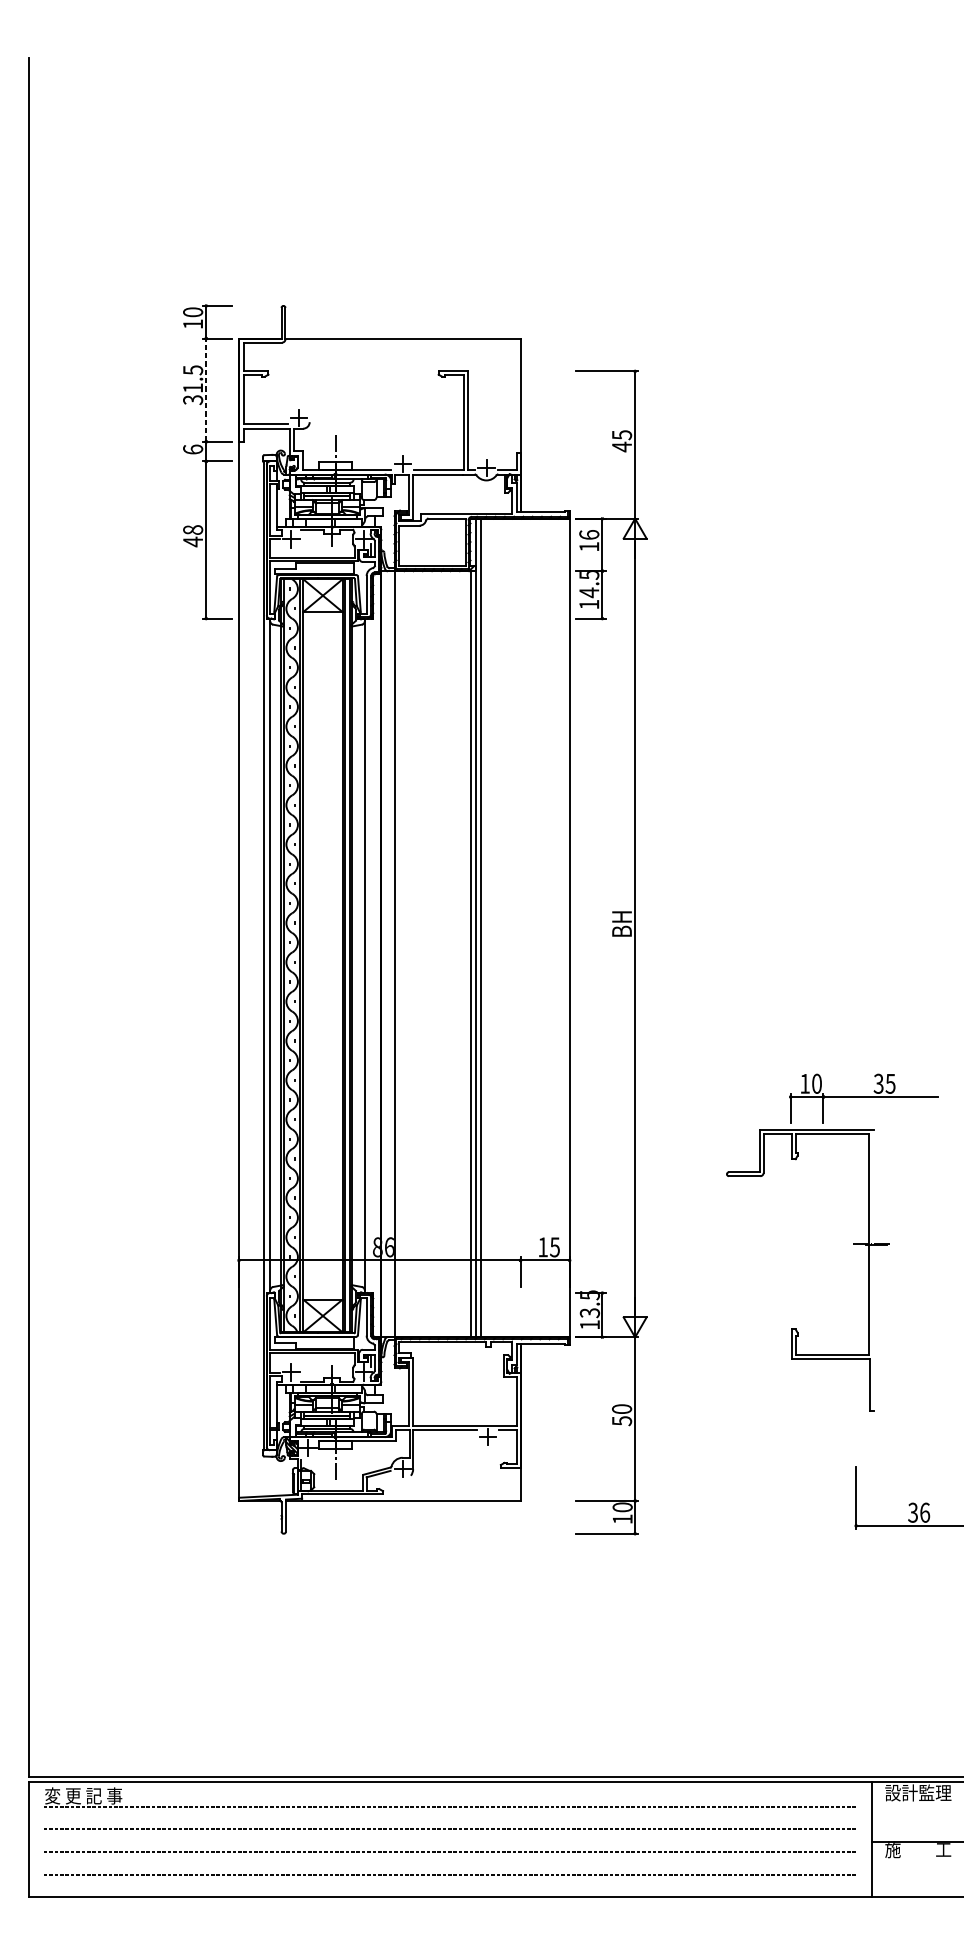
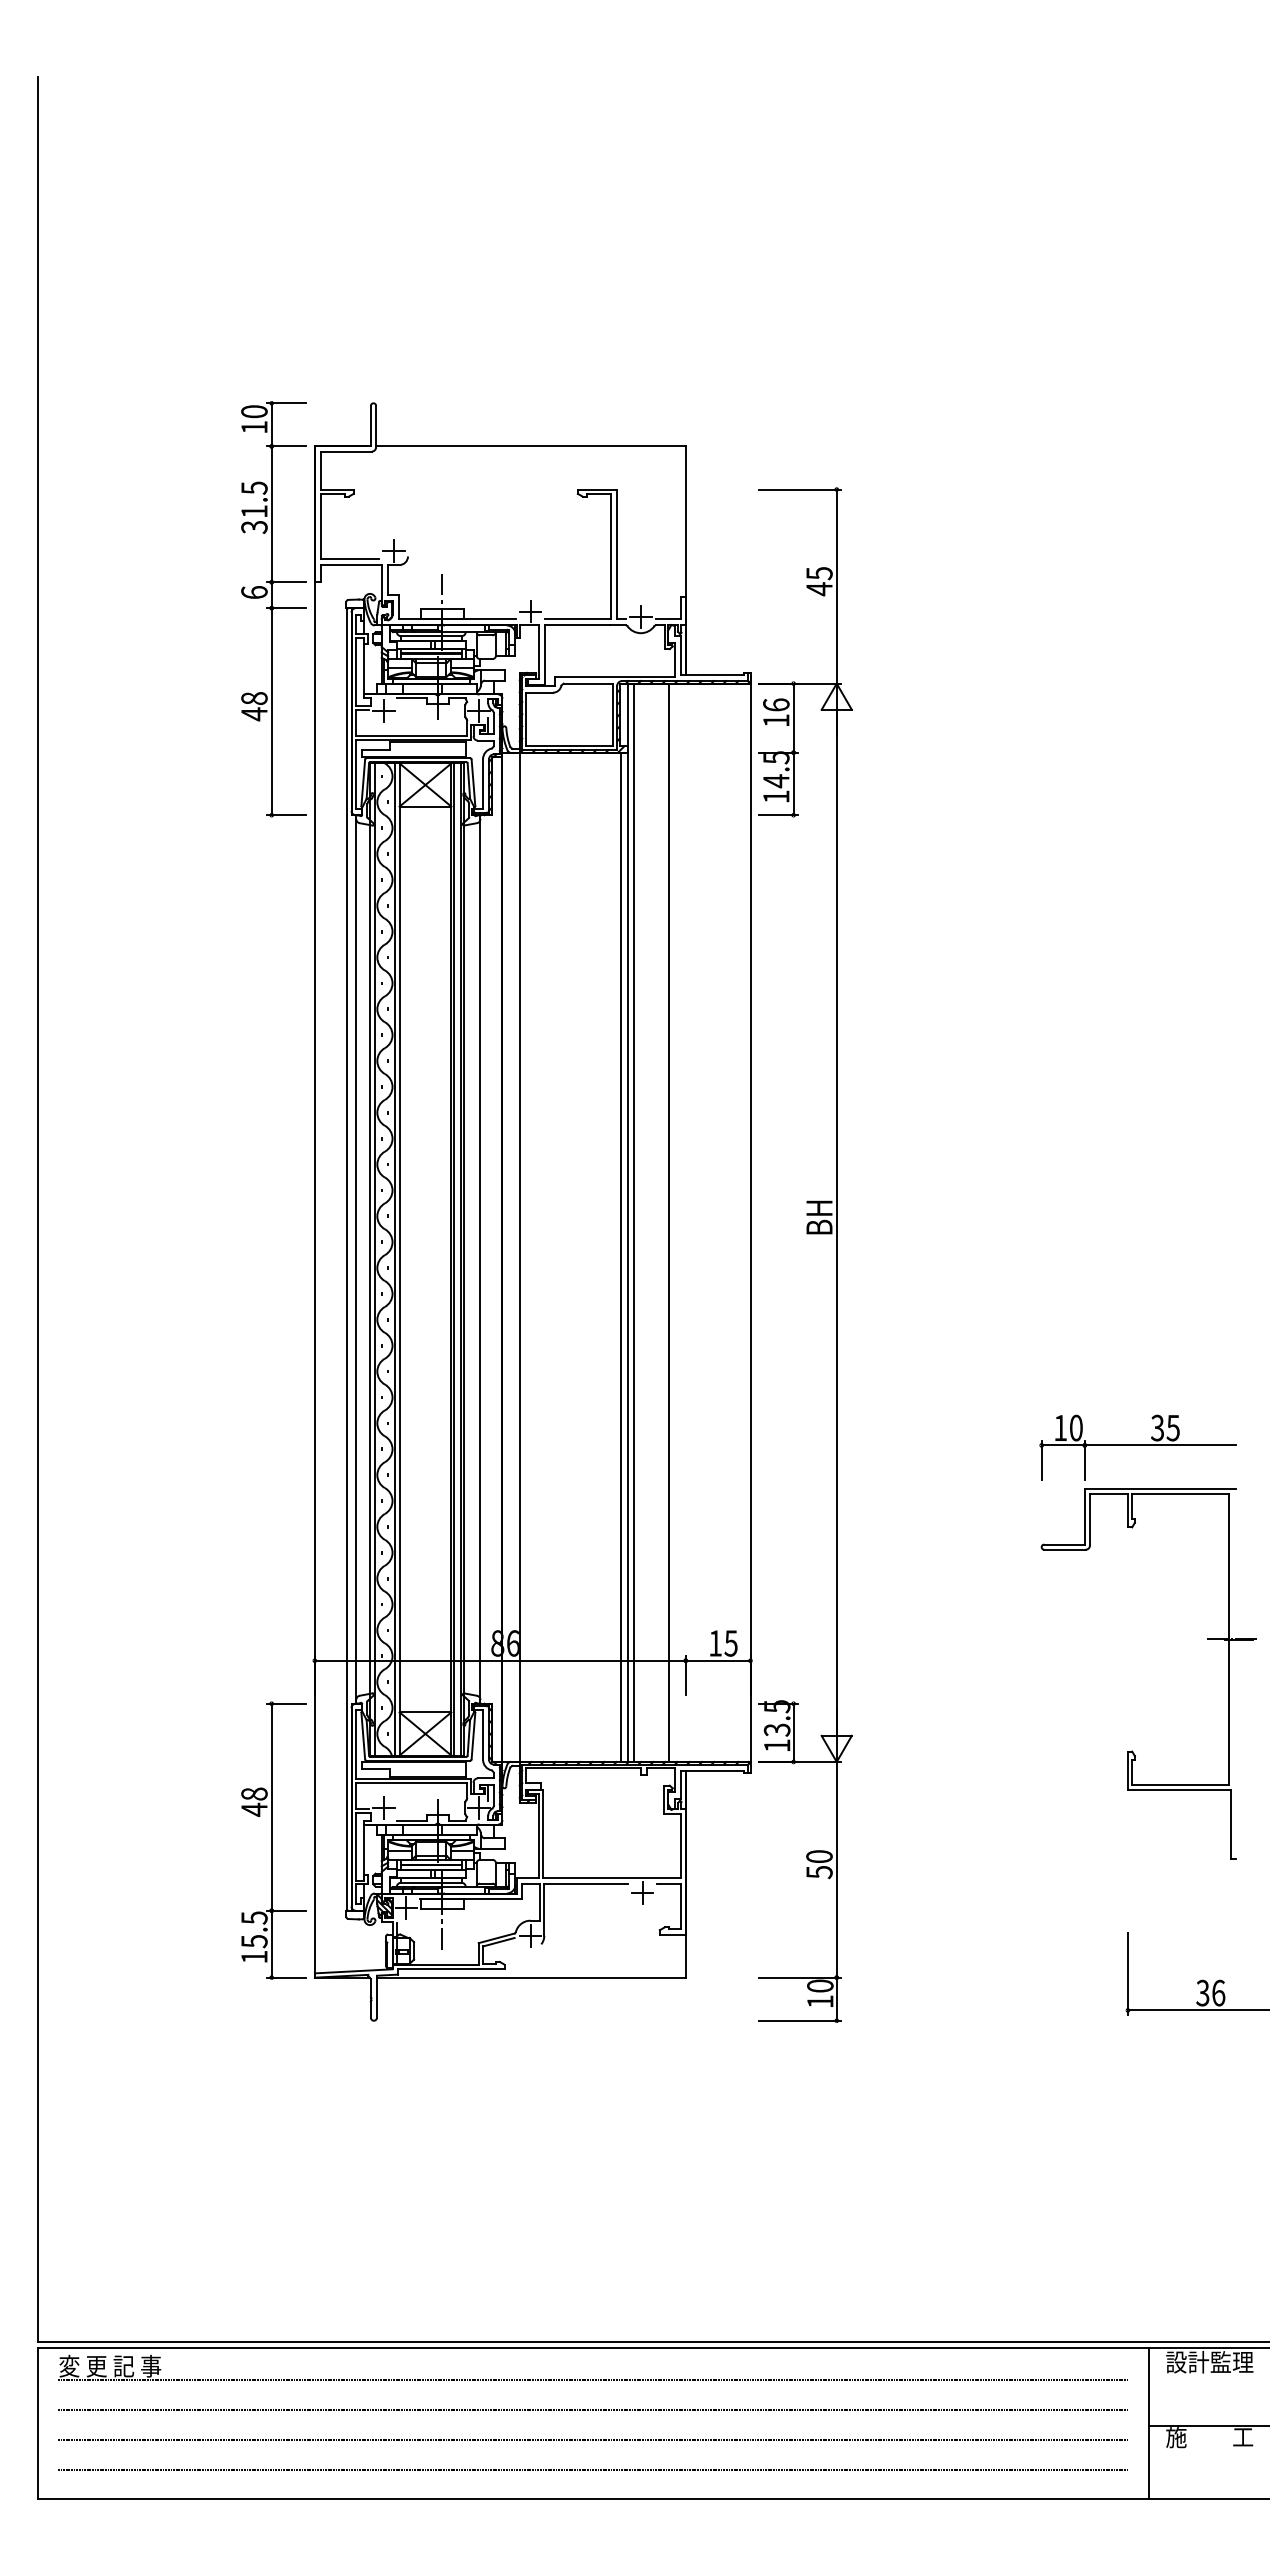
line: (206, 390) -> (271, 514), dashed -> solid
line: (508, 927) -> (669, 1222), added
part: (852, 1244) -> (1207, 1639), moved
part: (207, 1396) -> (273, 1840), added

